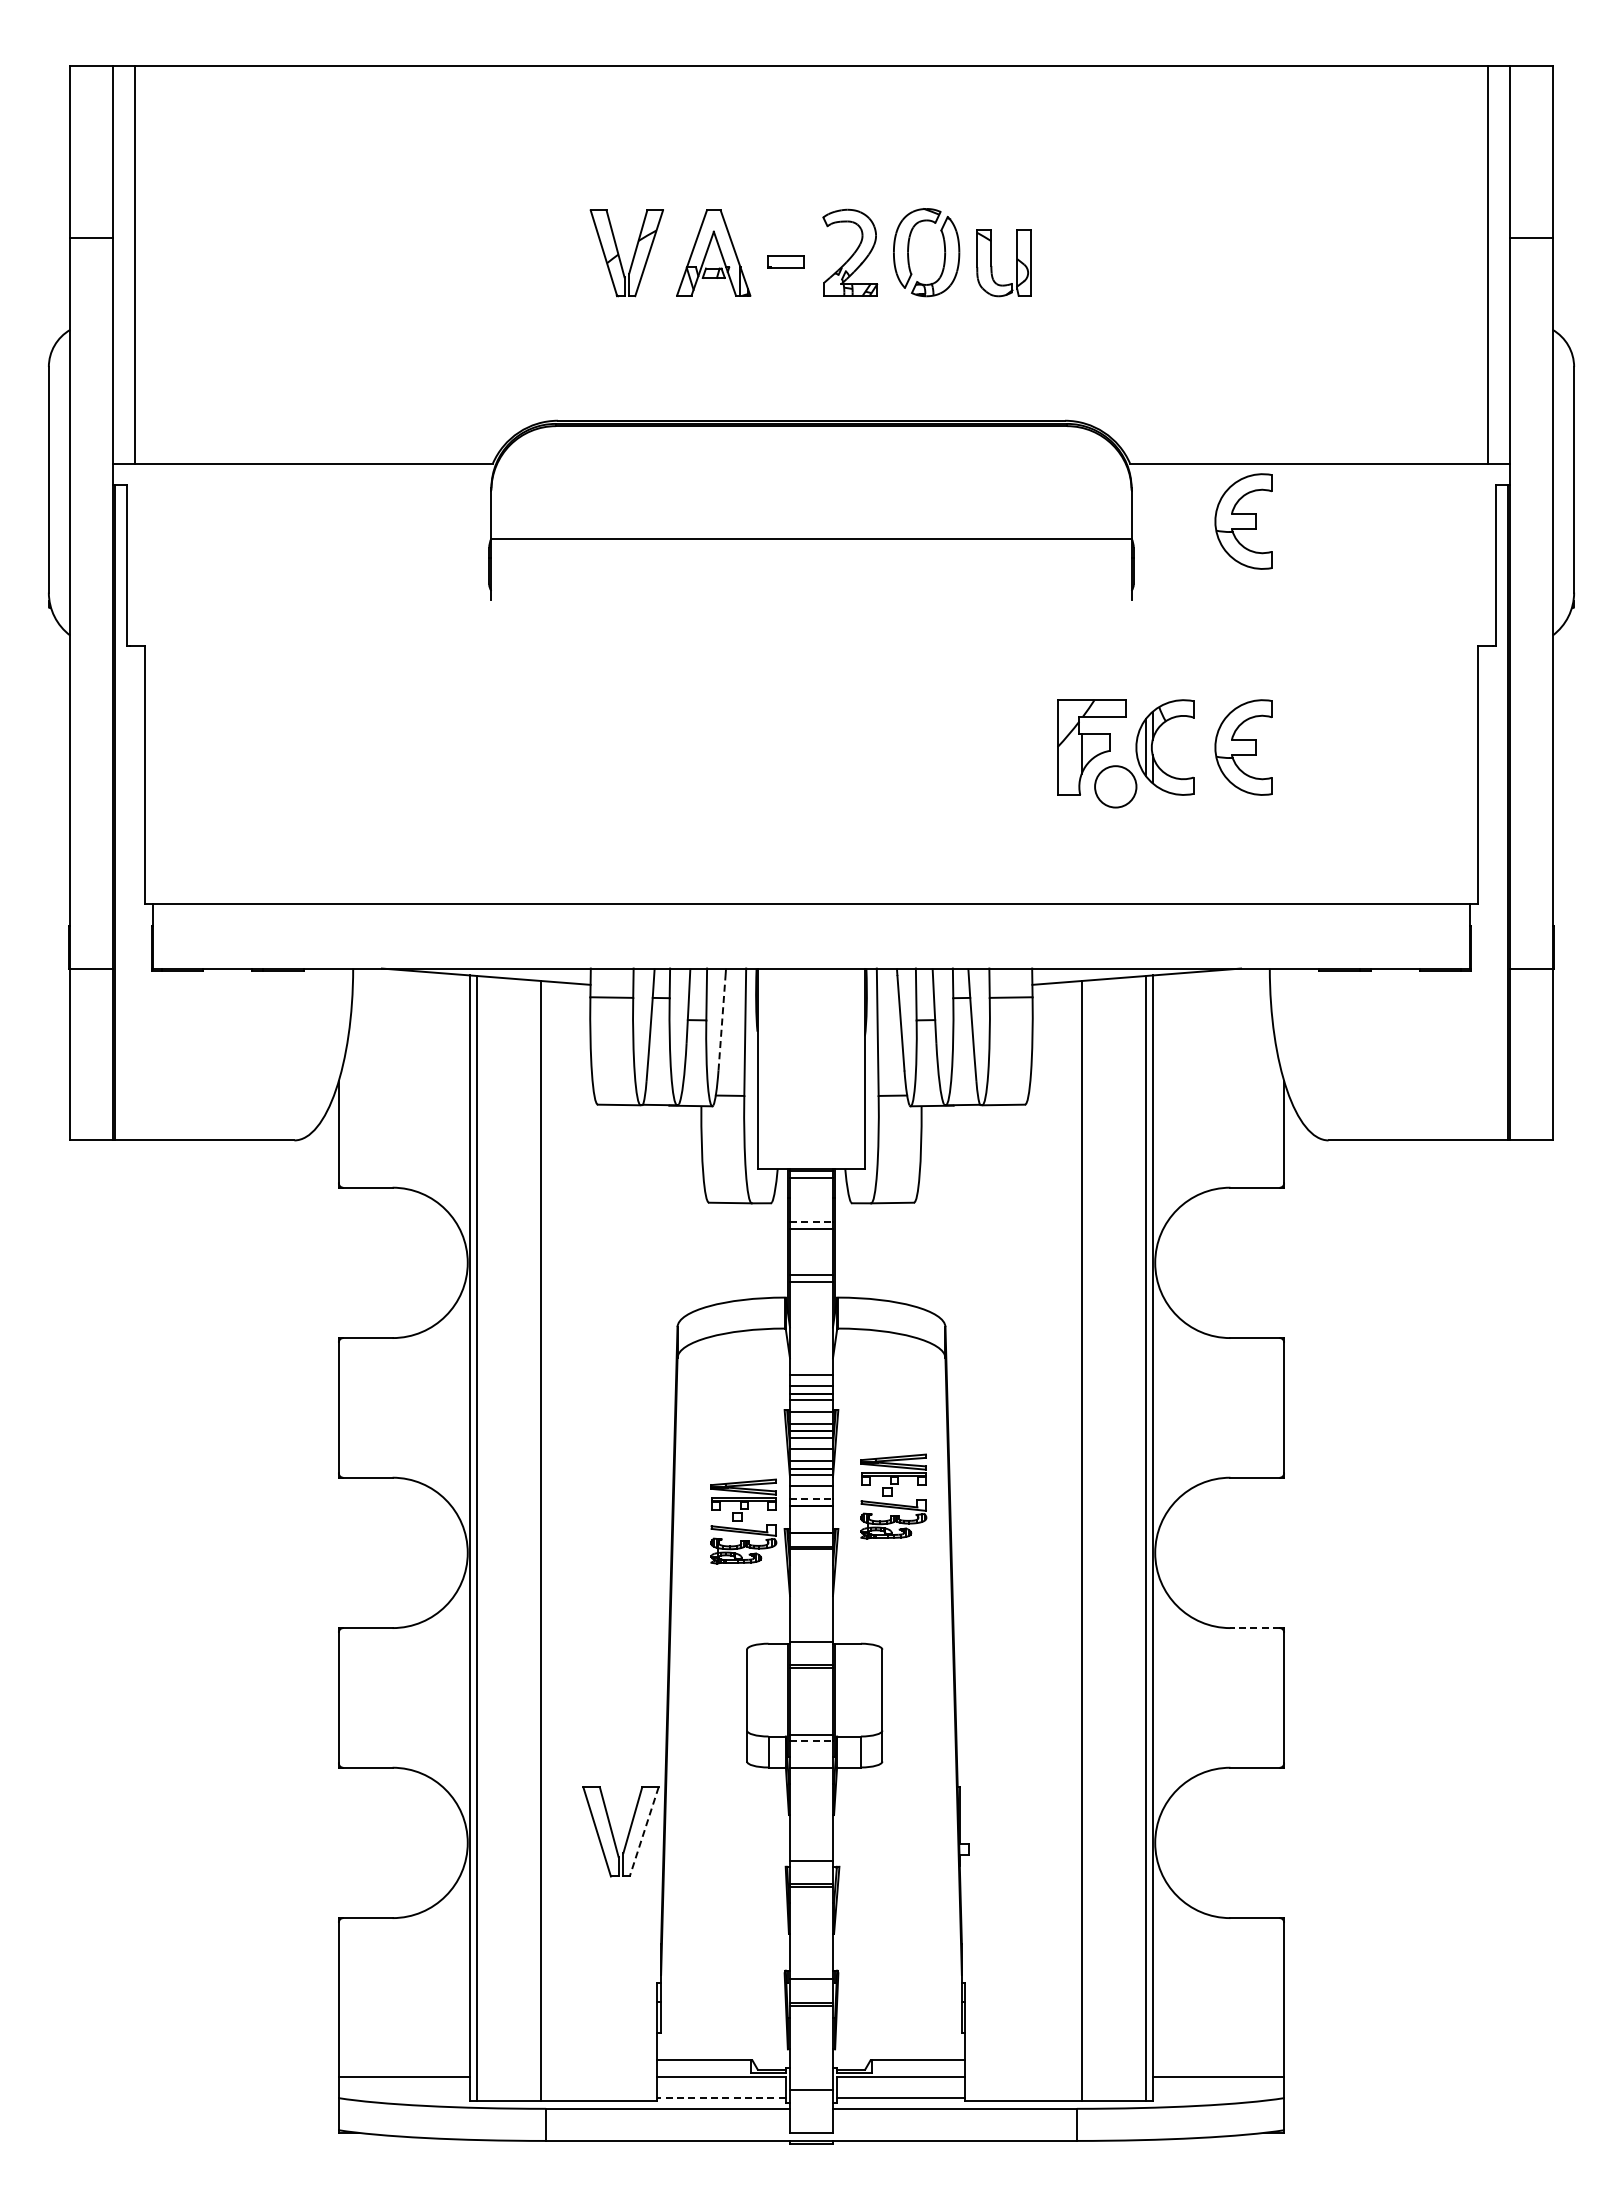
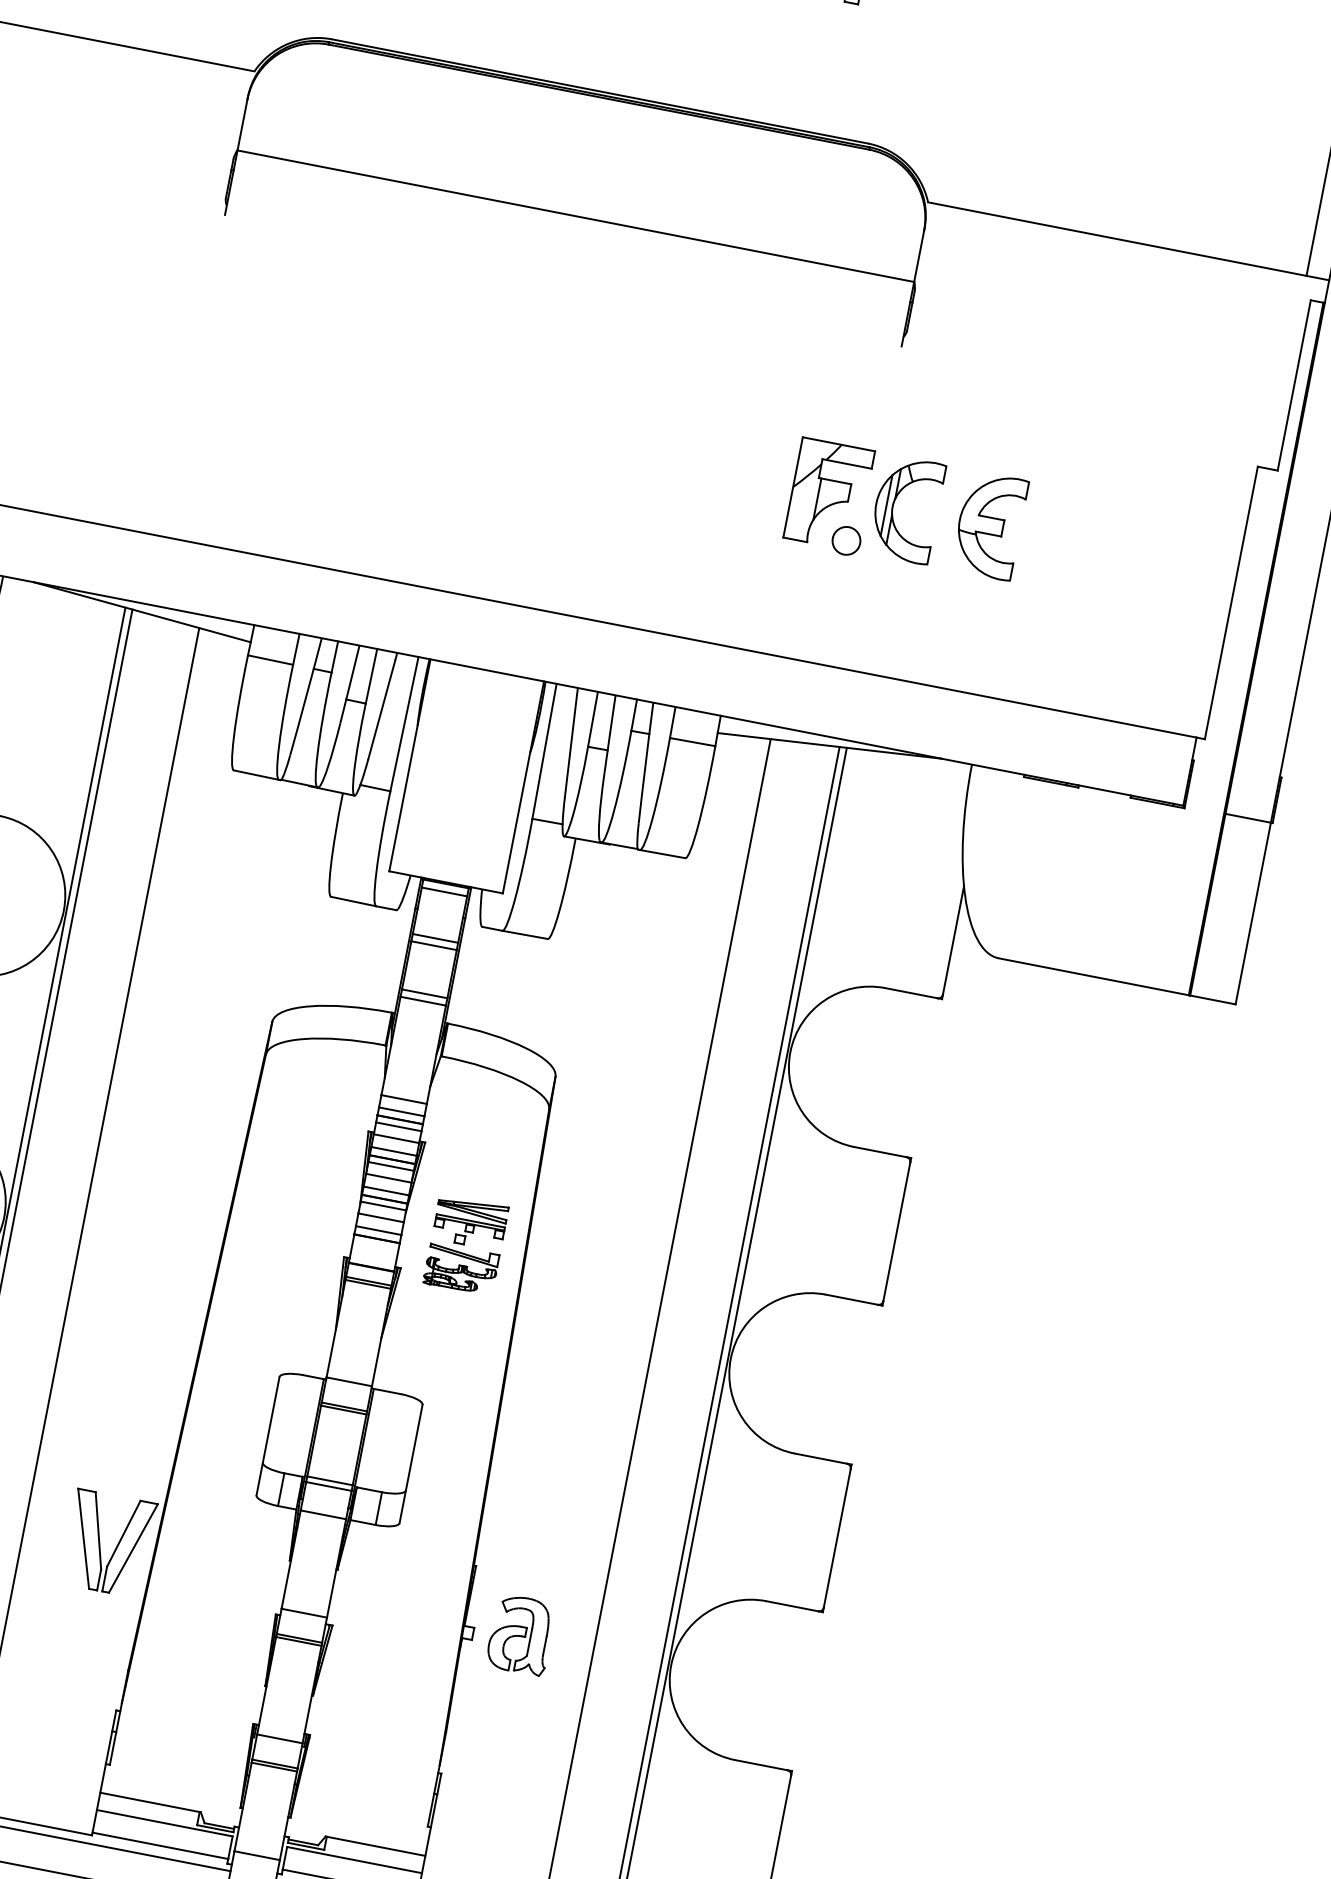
part: (1243, 521) -> (1036, 286), removed
circle: (1115, 786) -> (846, 540), size x0.62
line: (722, 1022) -> (382, 709), dashed -> solid
line: (811, 1222) -> (435, 938), dashed -> solid
line: (811, 1498) -> (378, 1230), dashed -> solid
part: (743, 1521) -> (302, 1240), removed
line: (1255, 1628) -> (821, 1459), dashed -> solid
line: (811, 1740) -> (328, 1486), dashed -> solid
line: (644, 1831) -> (133, 1548), dashed -> solid
part: (1012, 1841) -> (520, 1634), added
line: (721, 2098) -> (160, 1846), dashed -> solid

